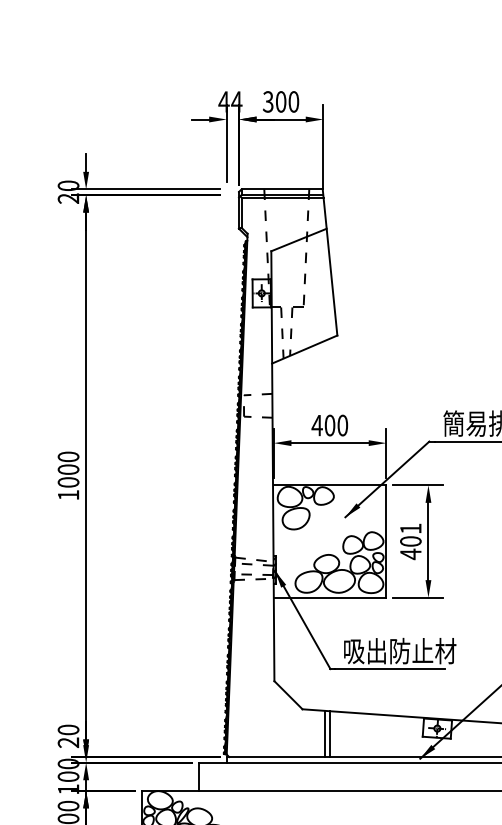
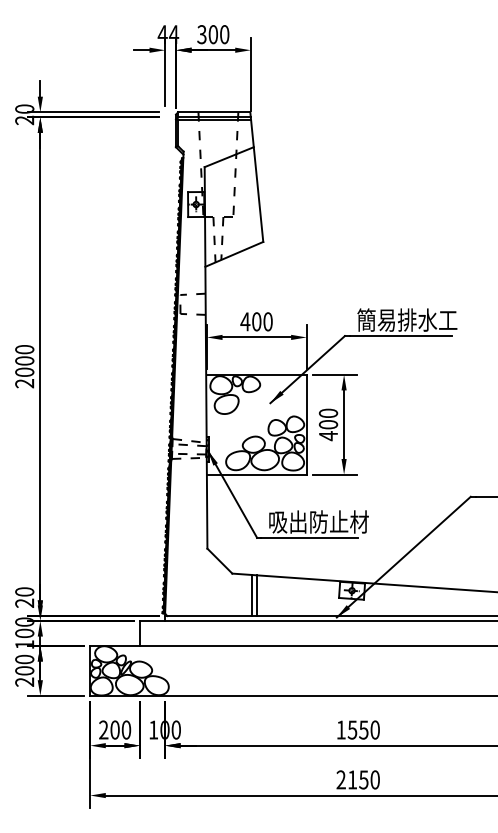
text: (68, 495) -> (24, 383), 1000 -> 2000
text: (410, 527) -> (328, 412), 401 -> 400

